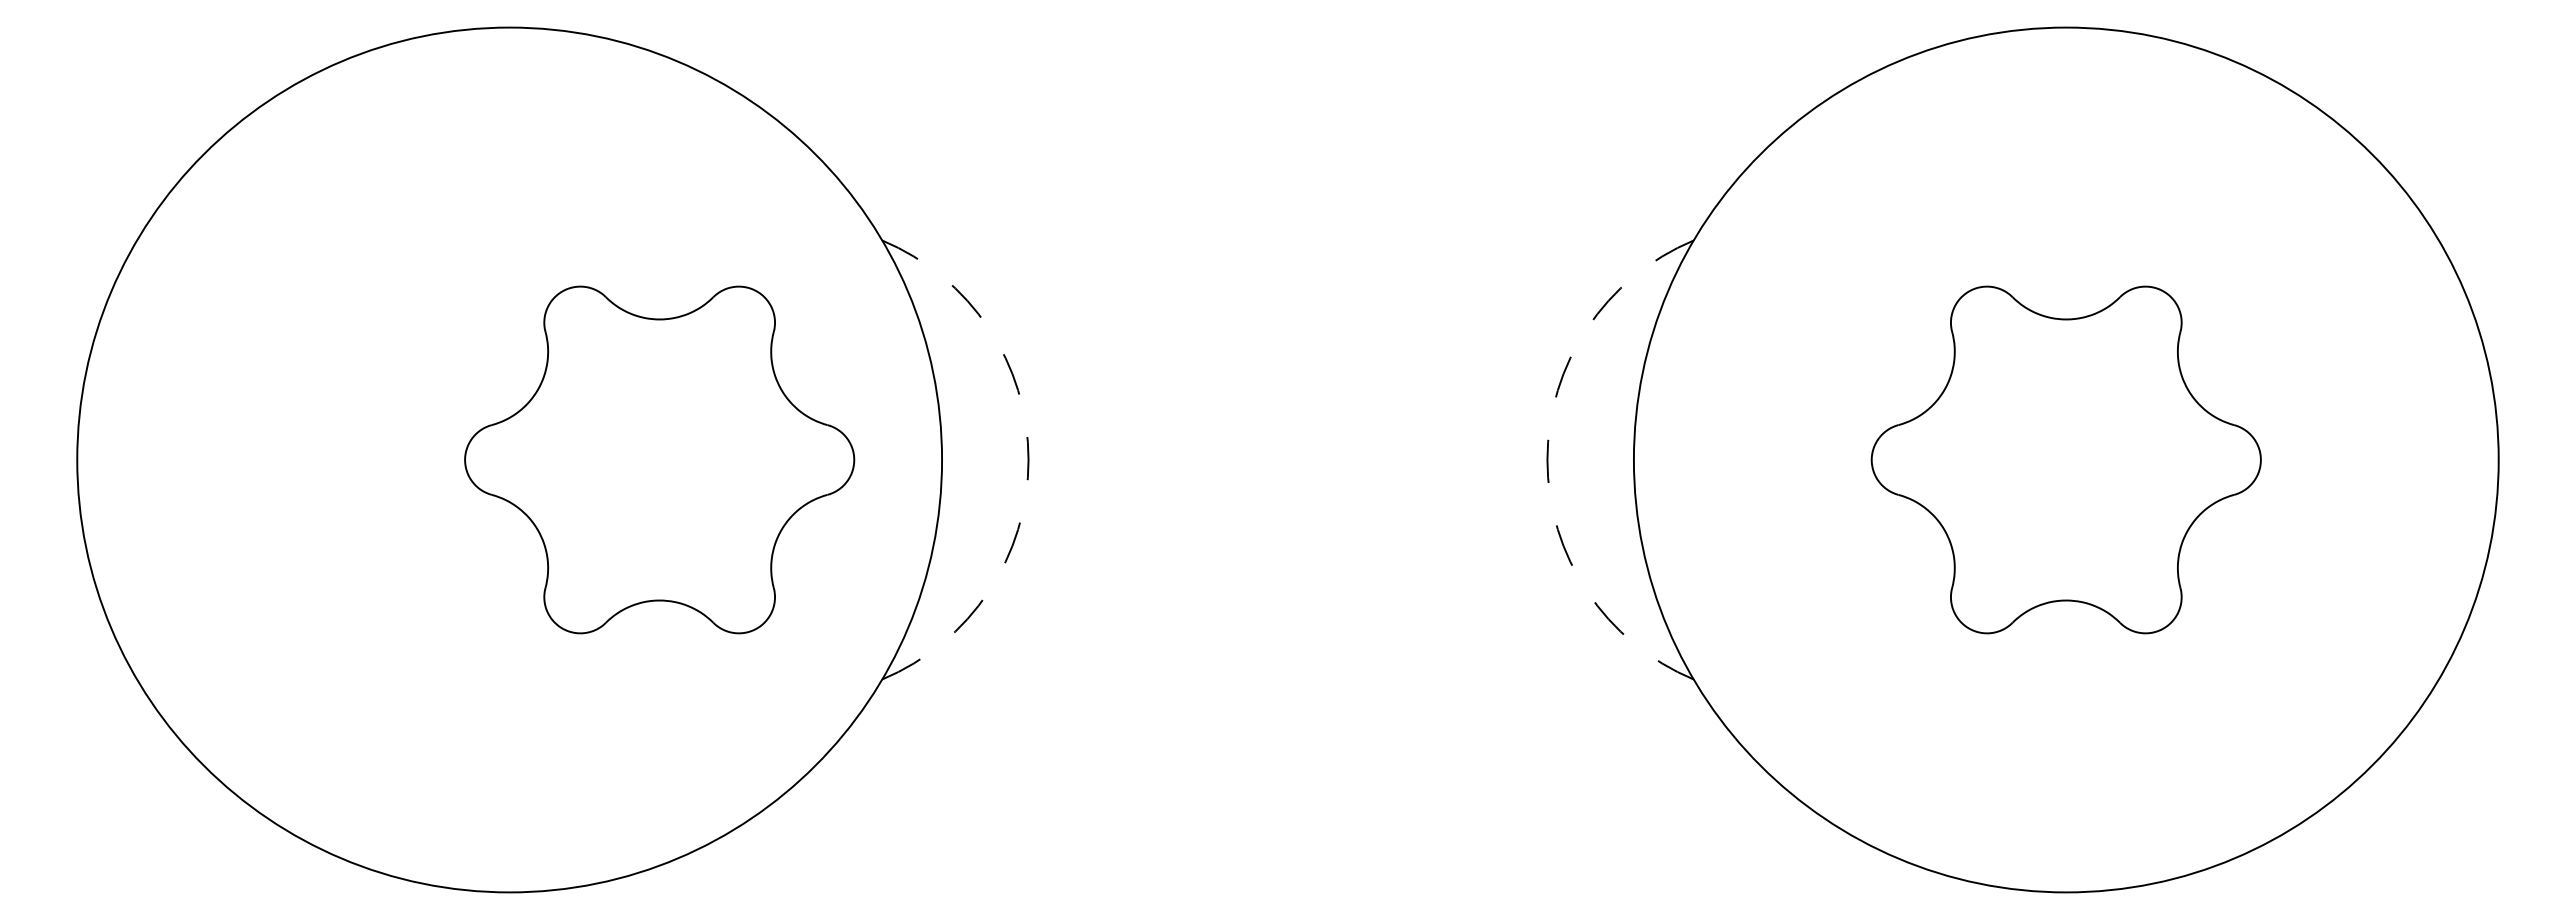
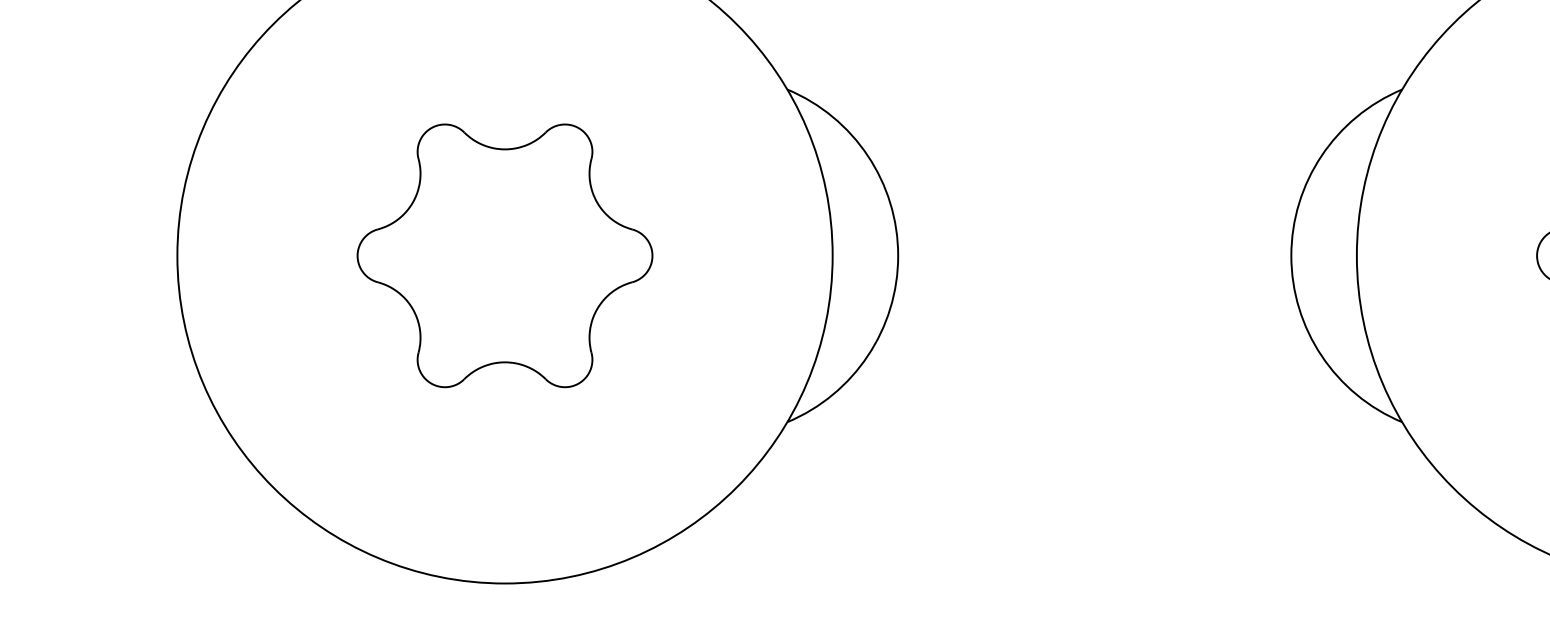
part: (659, 459) -> (504, 255), moved
arc: (1028, 460) -> (898, 256), dashed -> solid
arc: (1547, 460) -> (1291, 256), dashed -> solid

